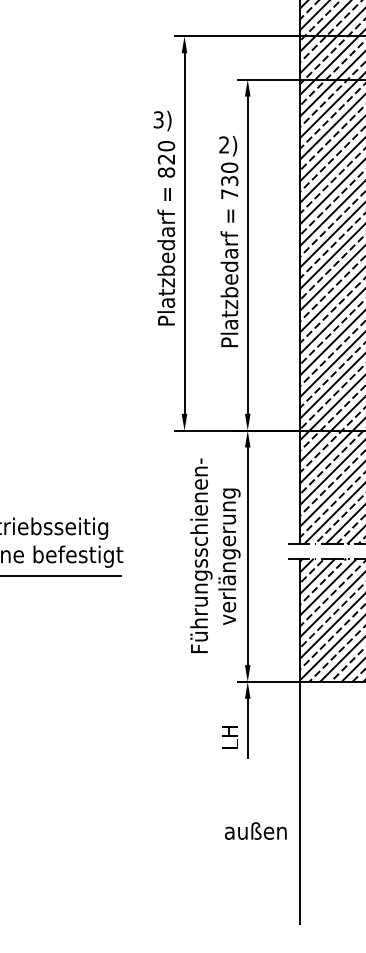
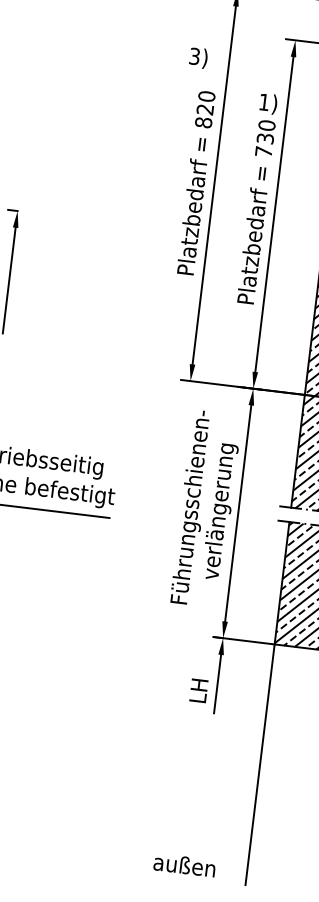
text: (162, 120) -> (198, 57), moved
text: (223, 144) -> (263, 101), 2) -> 1)
text: (255, 830) -> (184, 864), moved

